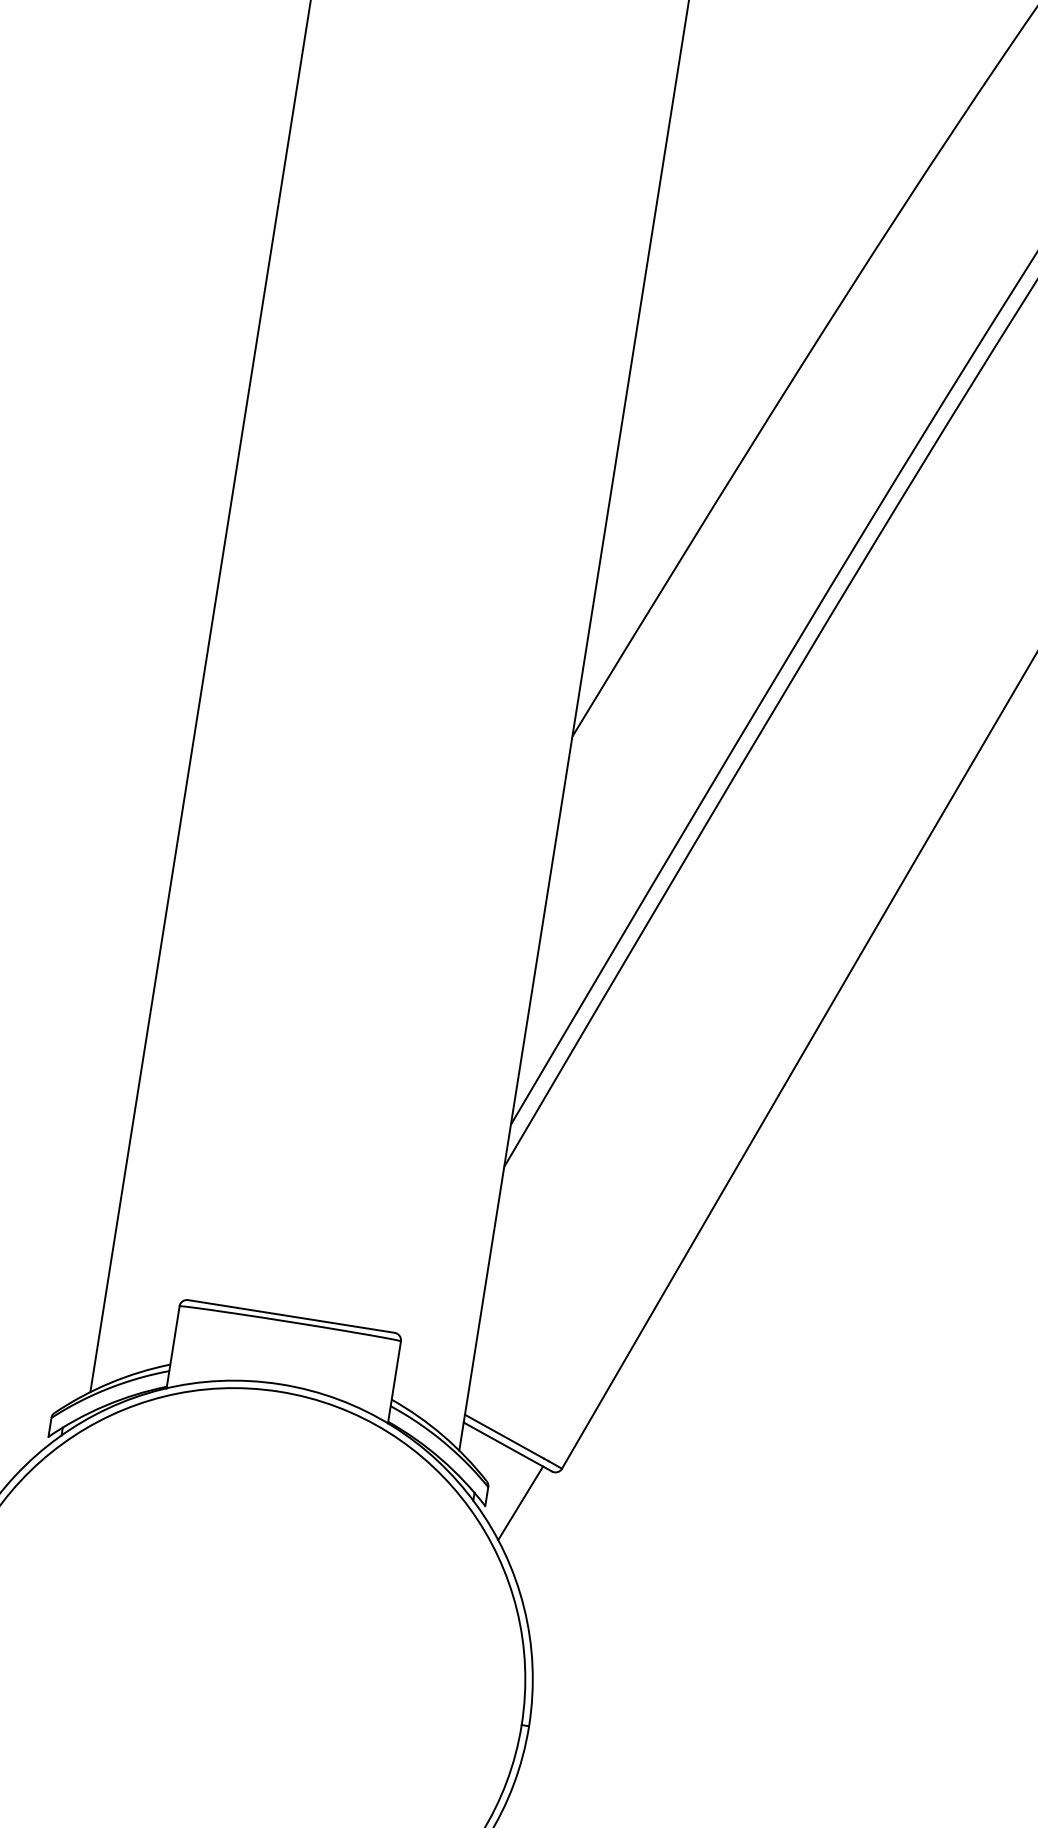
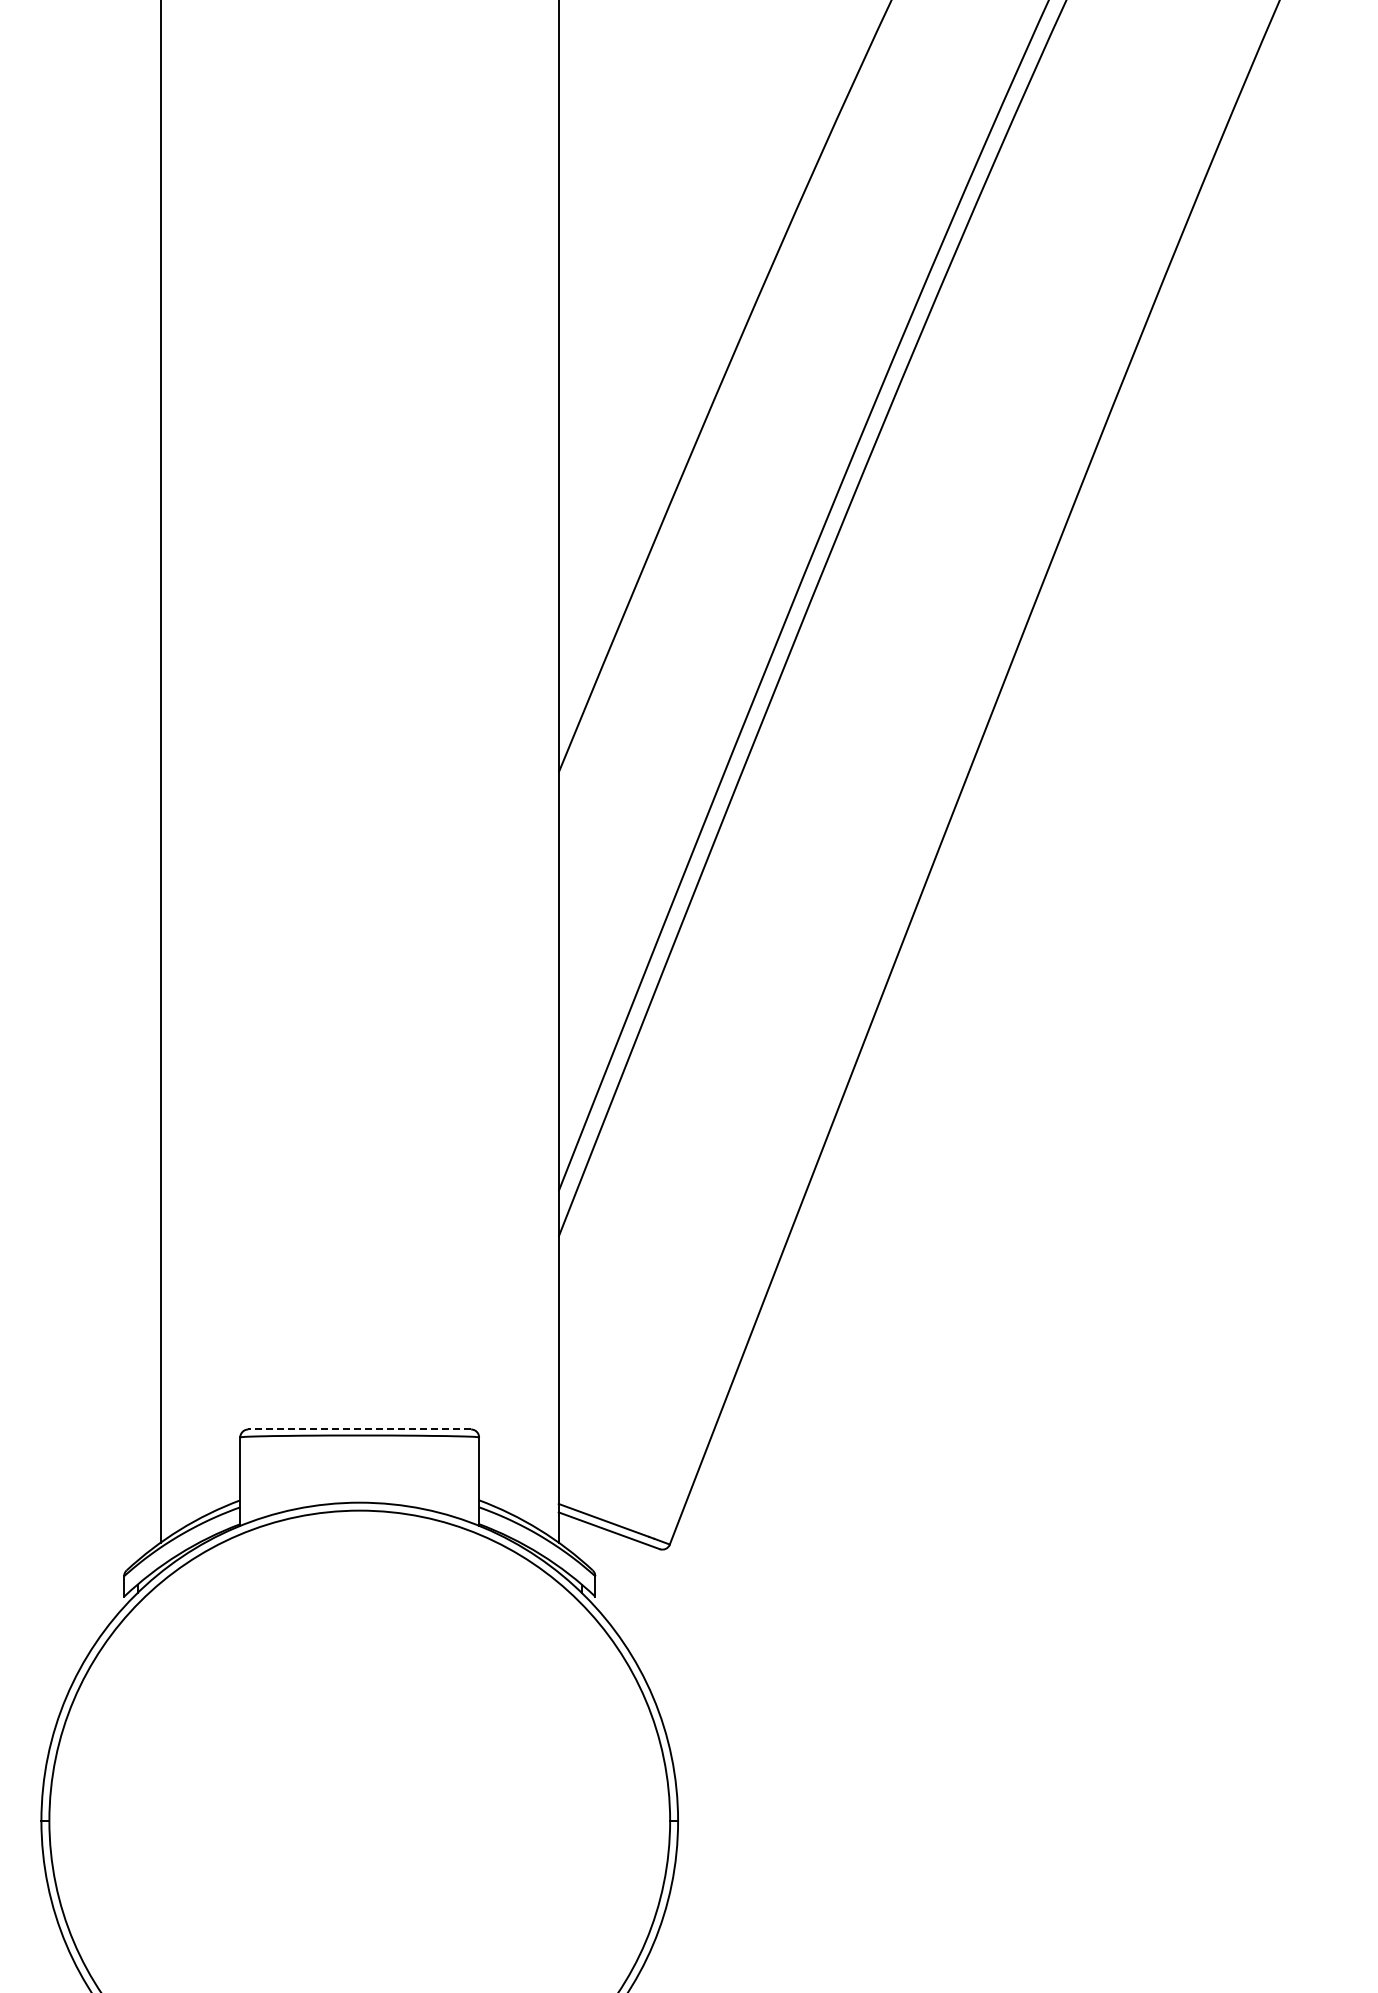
line: (291, 1316) -> (359, 1429), solid -> dashed
line: (520, 1502) -> (631, 1587), removed

